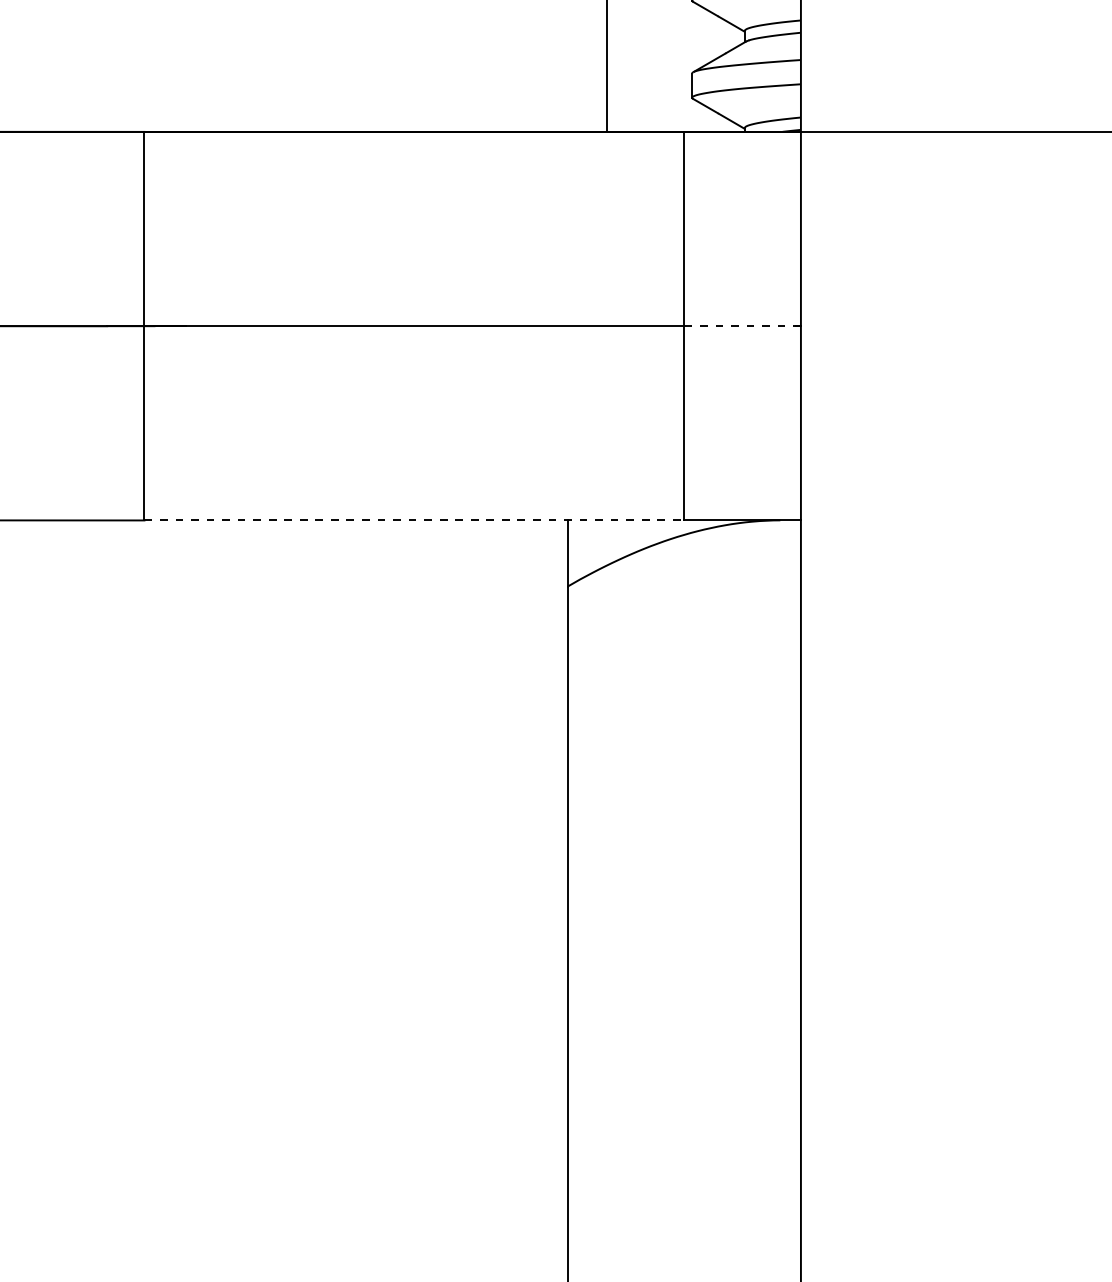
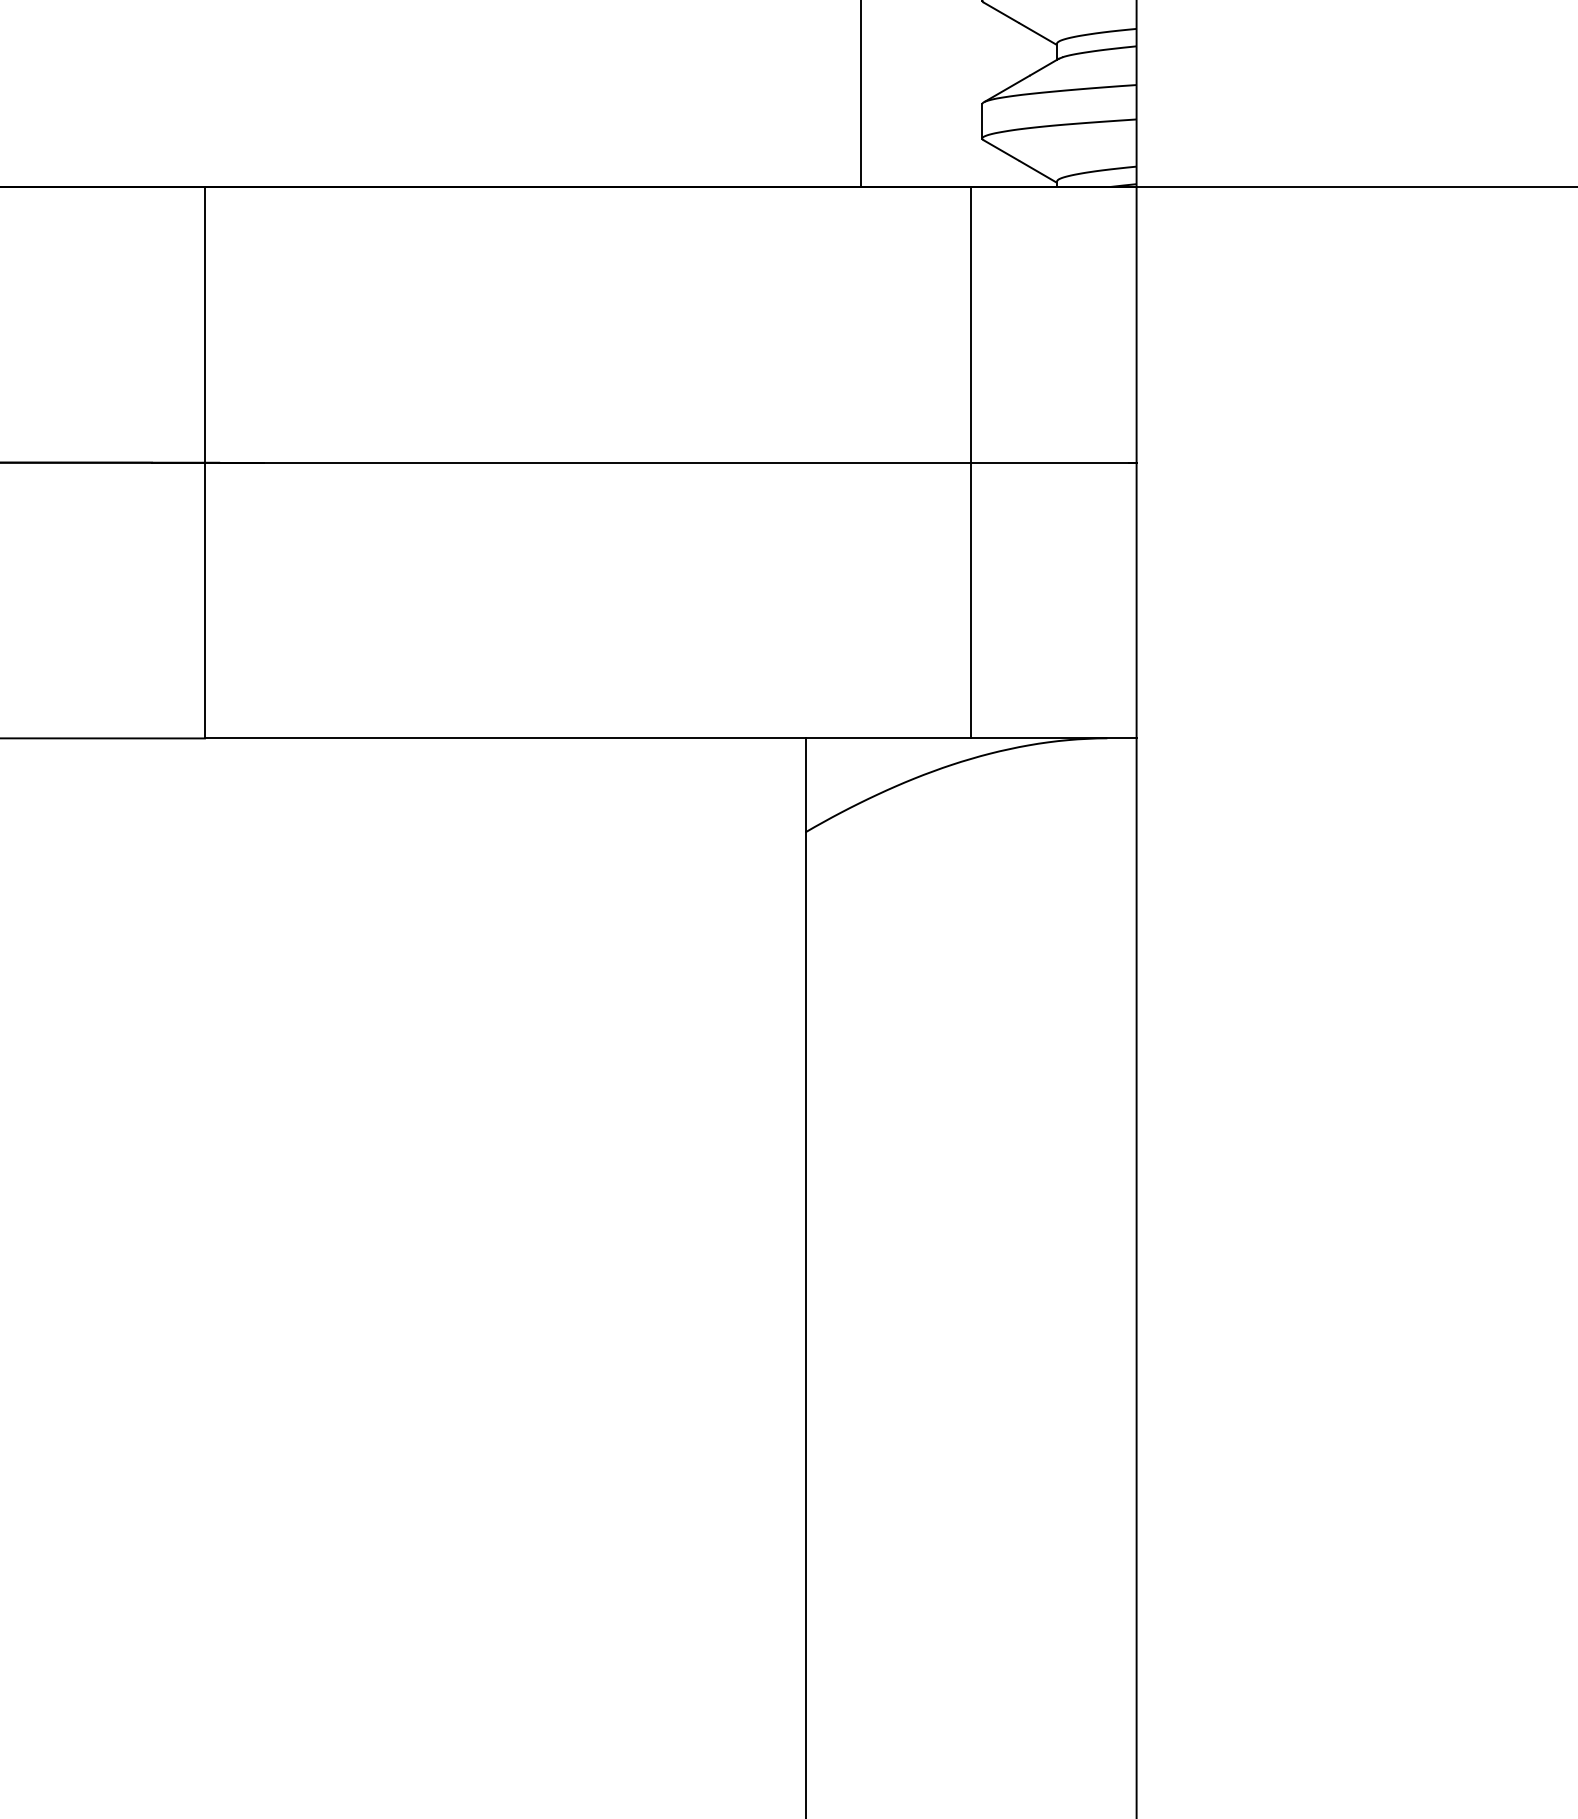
line: (742, 326) -> (1053, 463), dashed -> solid
line: (414, 520) -> (588, 738), dashed -> solid

